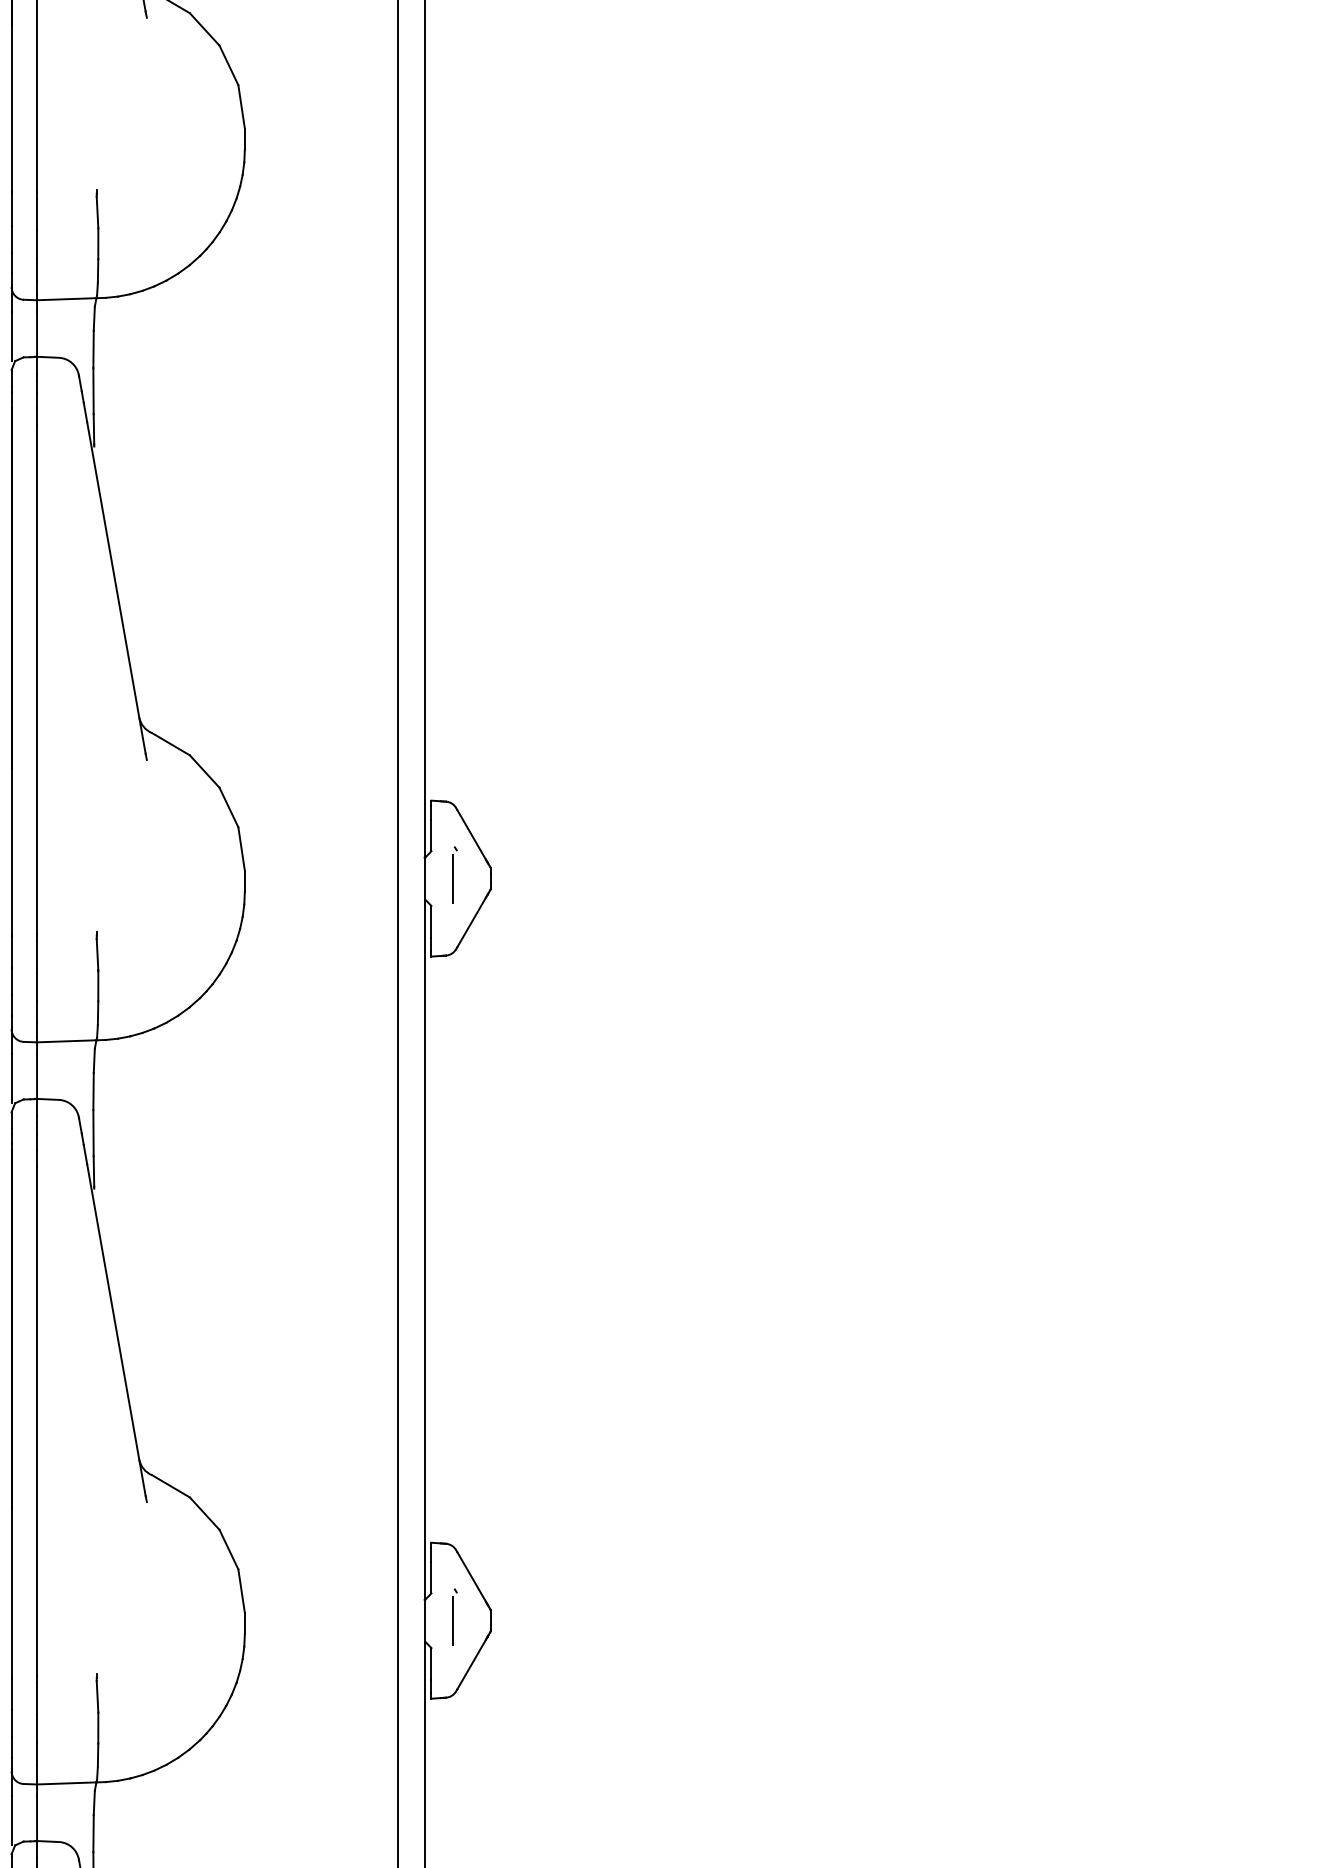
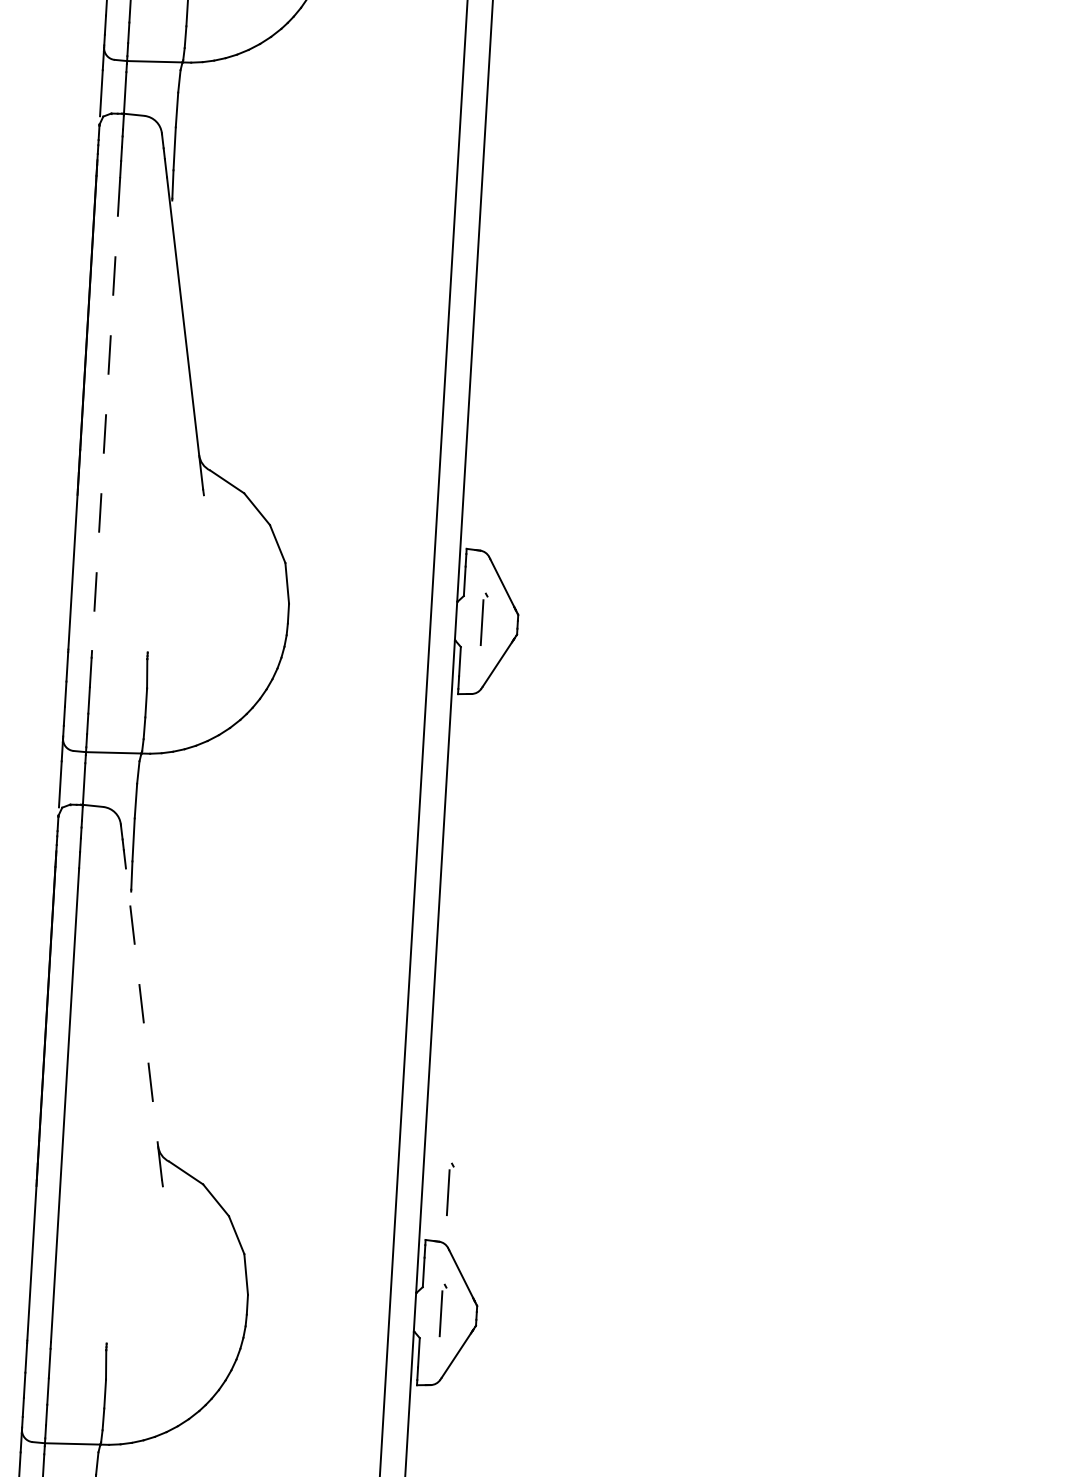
line: (37, 679) -> (106, 414), solid -> dashed
line: (116, 1329) -> (144, 1023), solid -> dashed
part: (454, 1486) -> (450, 1188), added

